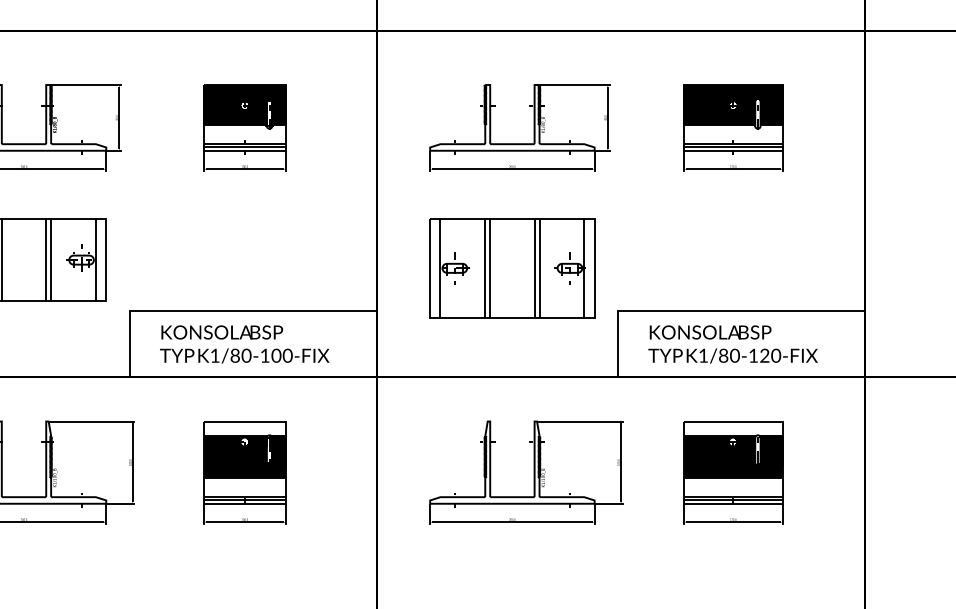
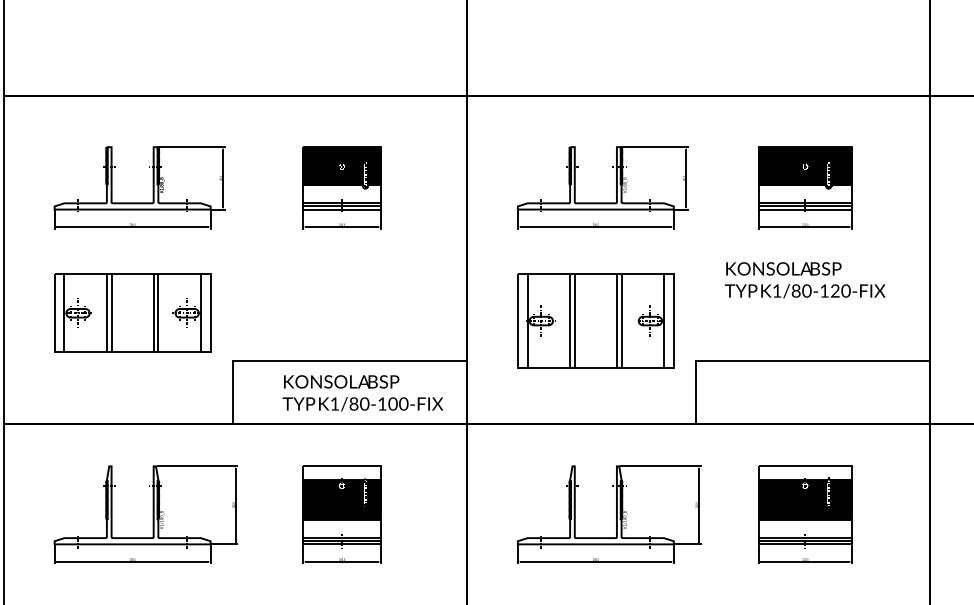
text: (244, 344) -> (362, 393), moved
text: (732, 344) -> (804, 280), moved

